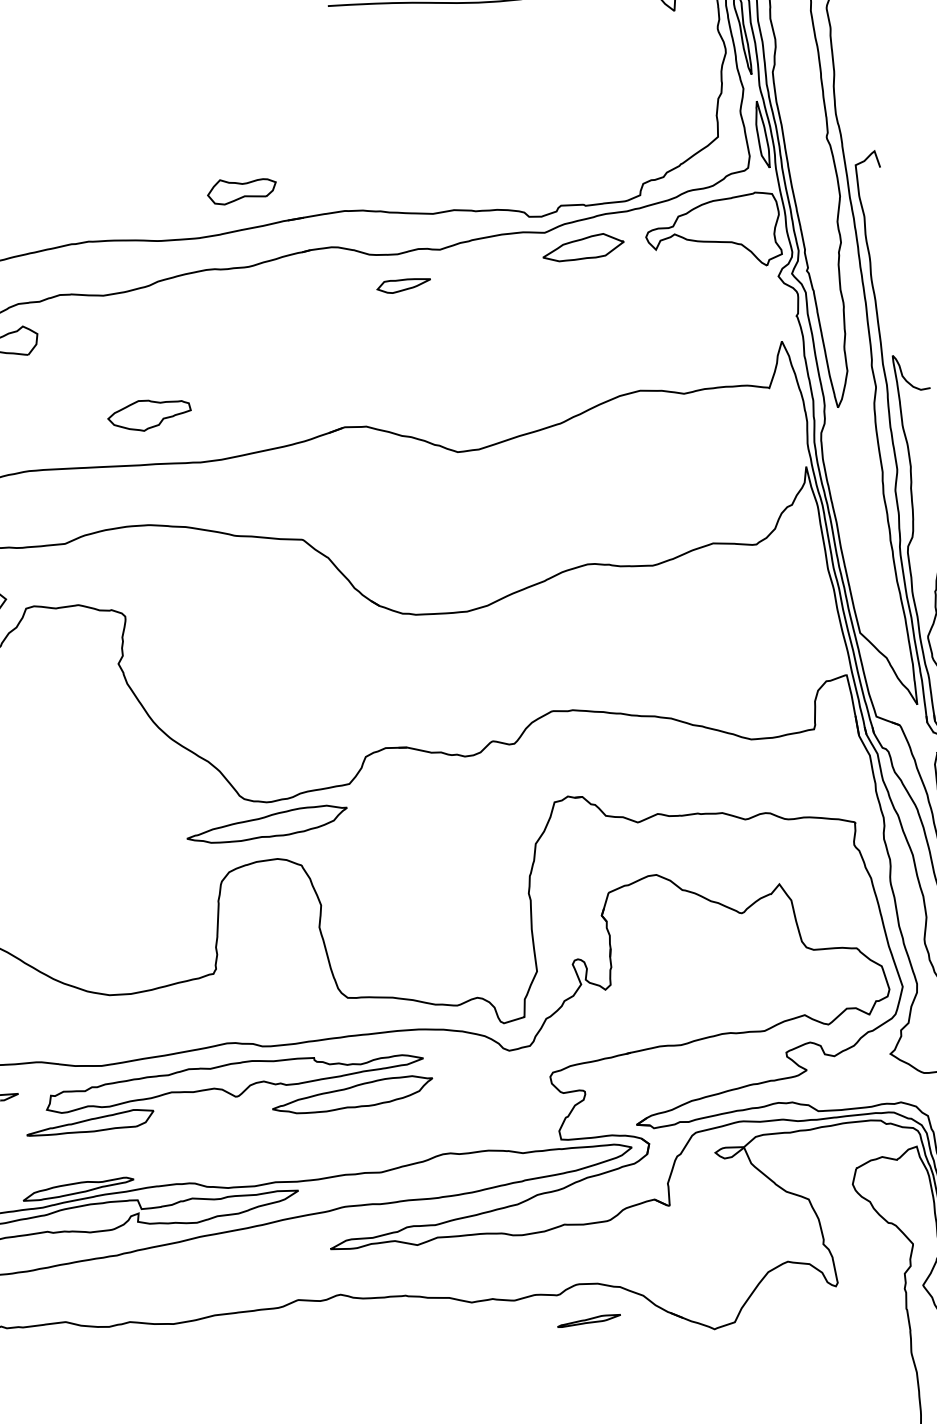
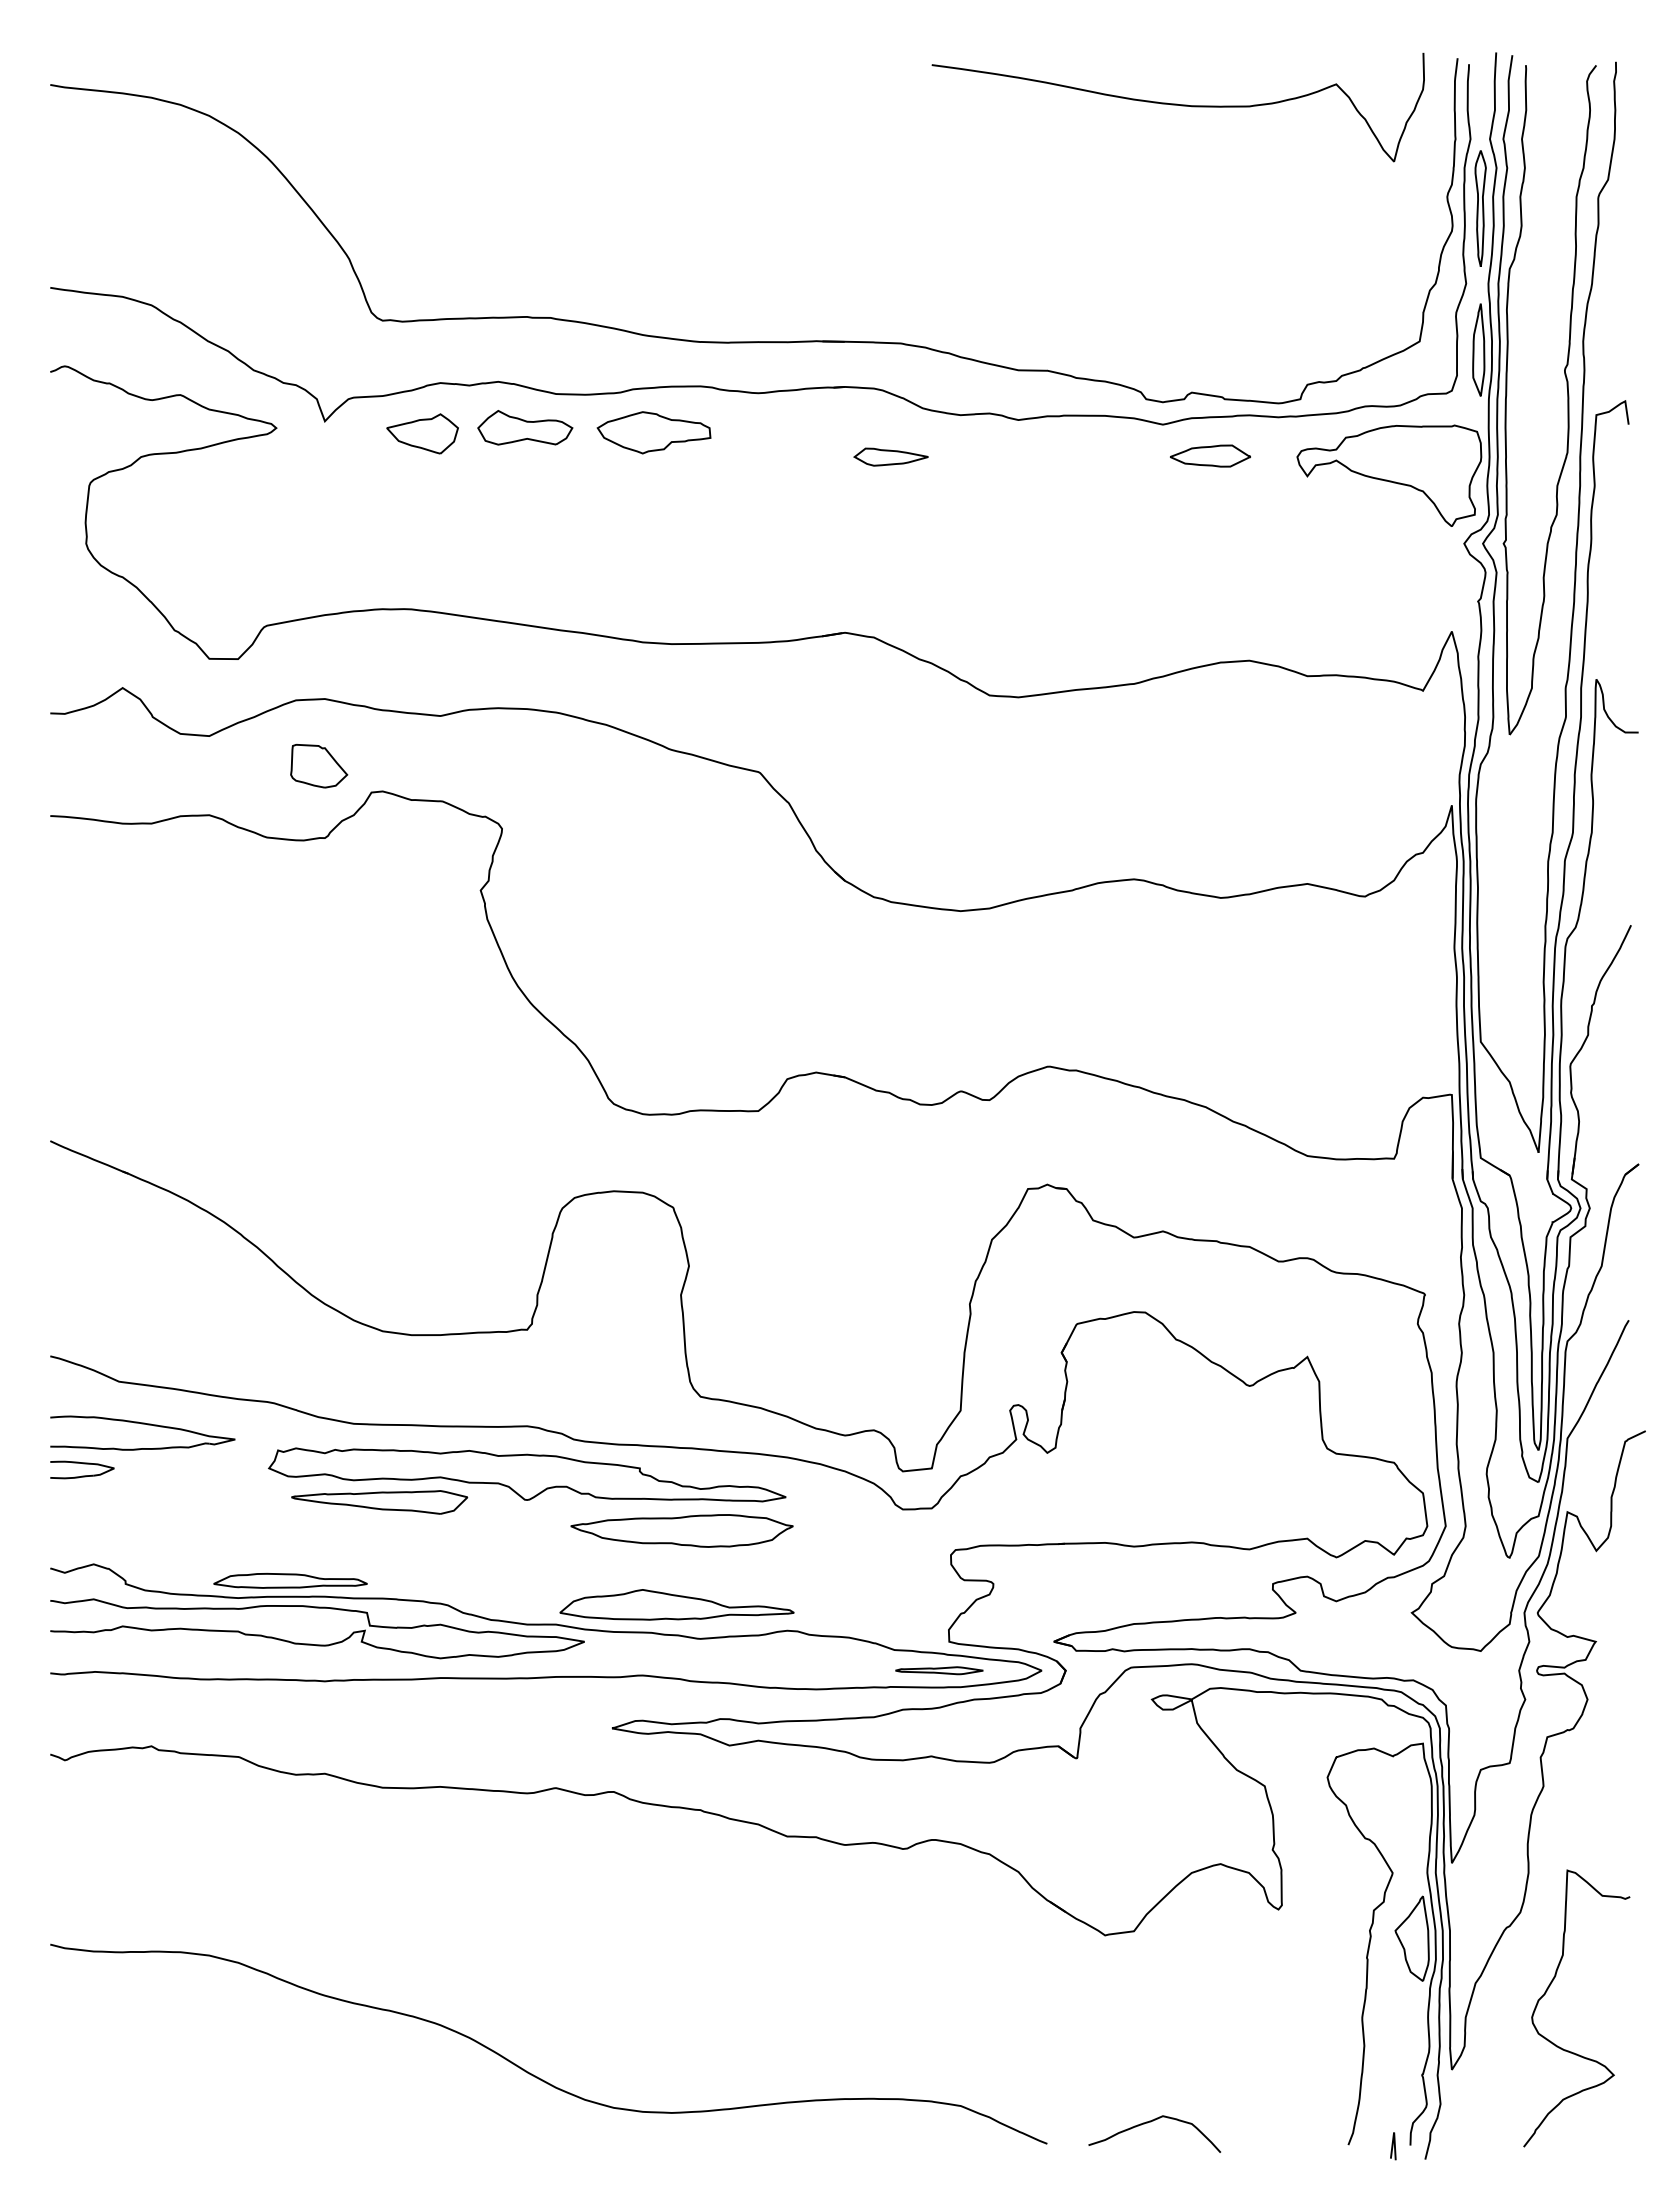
part: (241, 188) -> (525, 427), moved
part: (583, 248) -> (1210, 455), size x0.71
part: (403, 284) -> (890, 456), moved
part: (149, 414) -> (653, 432), moved
part: (267, 826) -> (637, 1146), removed
part: (90, 1126) -> (379, 1502), moved
part: (359, 1150) -> (676, 1604), added
part: (589, 1320) -> (939, 1670), moved

